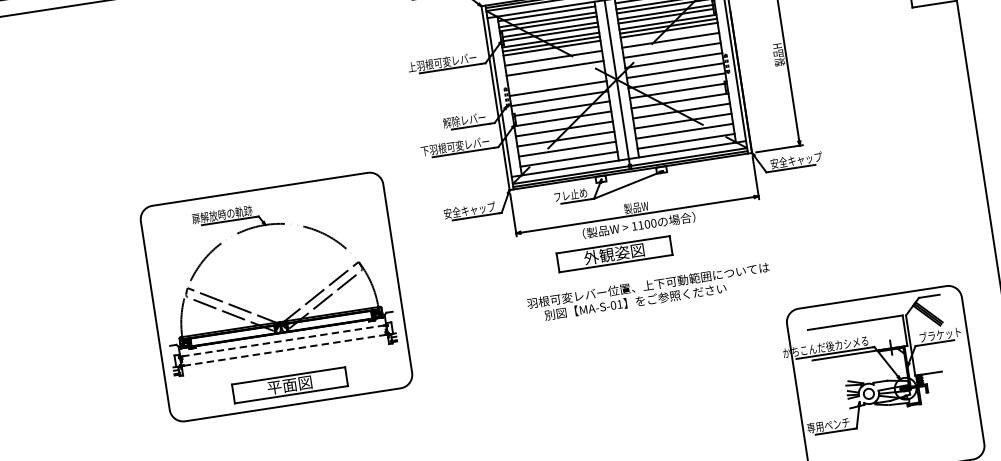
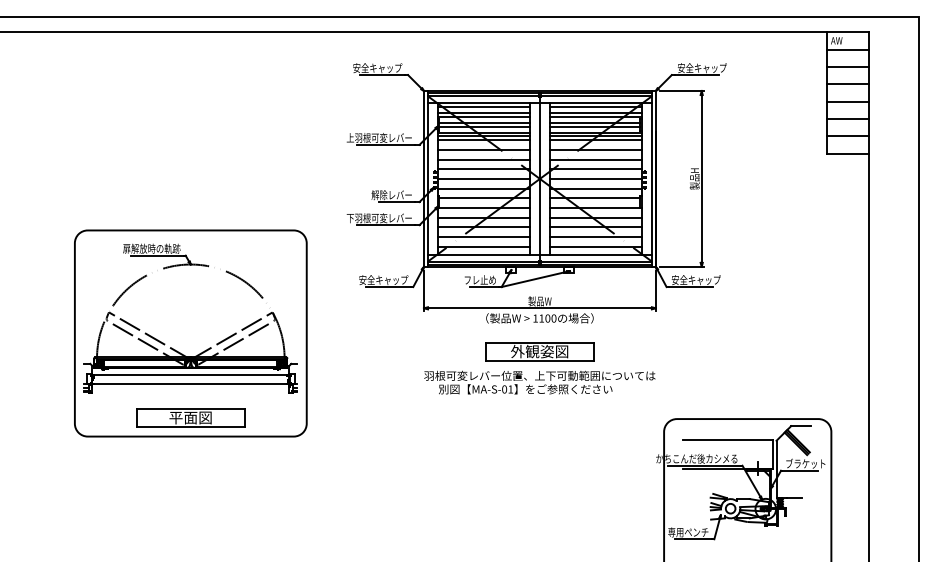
line: (556, 78) -> (483, 169), added
part: (614, 253) -> (539, 351), moved
line: (282, 341) -> (190, 375), dashed -> solid
line: (284, 350) -> (190, 384), dashed -> solid

